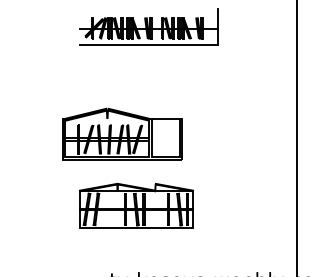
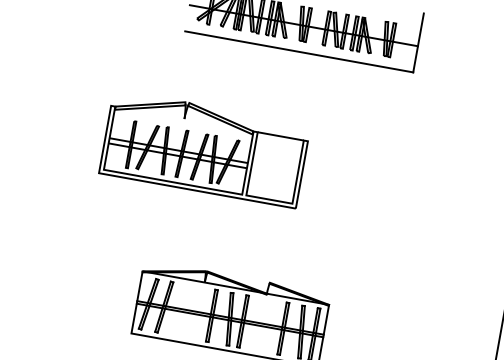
part: (122, 133) -> (204, 147), moved

